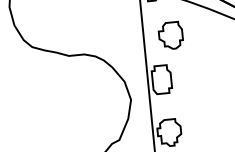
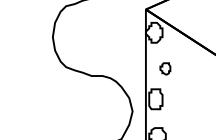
part: (171, 35) -> (165, 68), size x0.6

